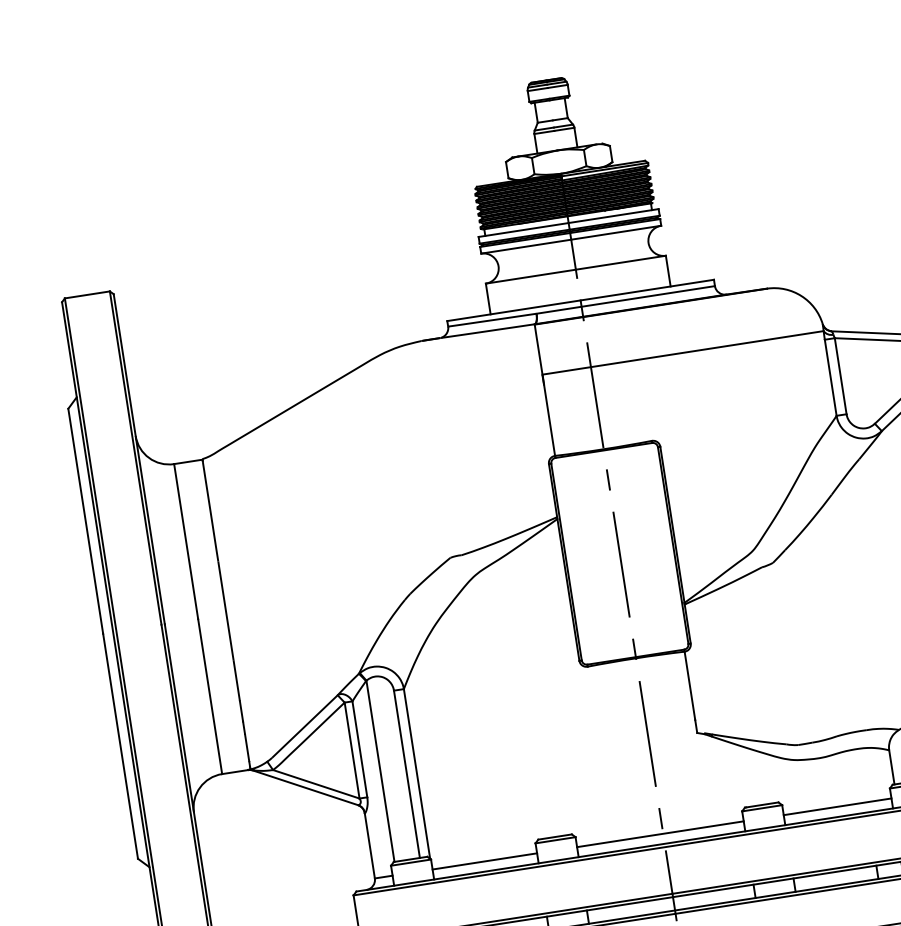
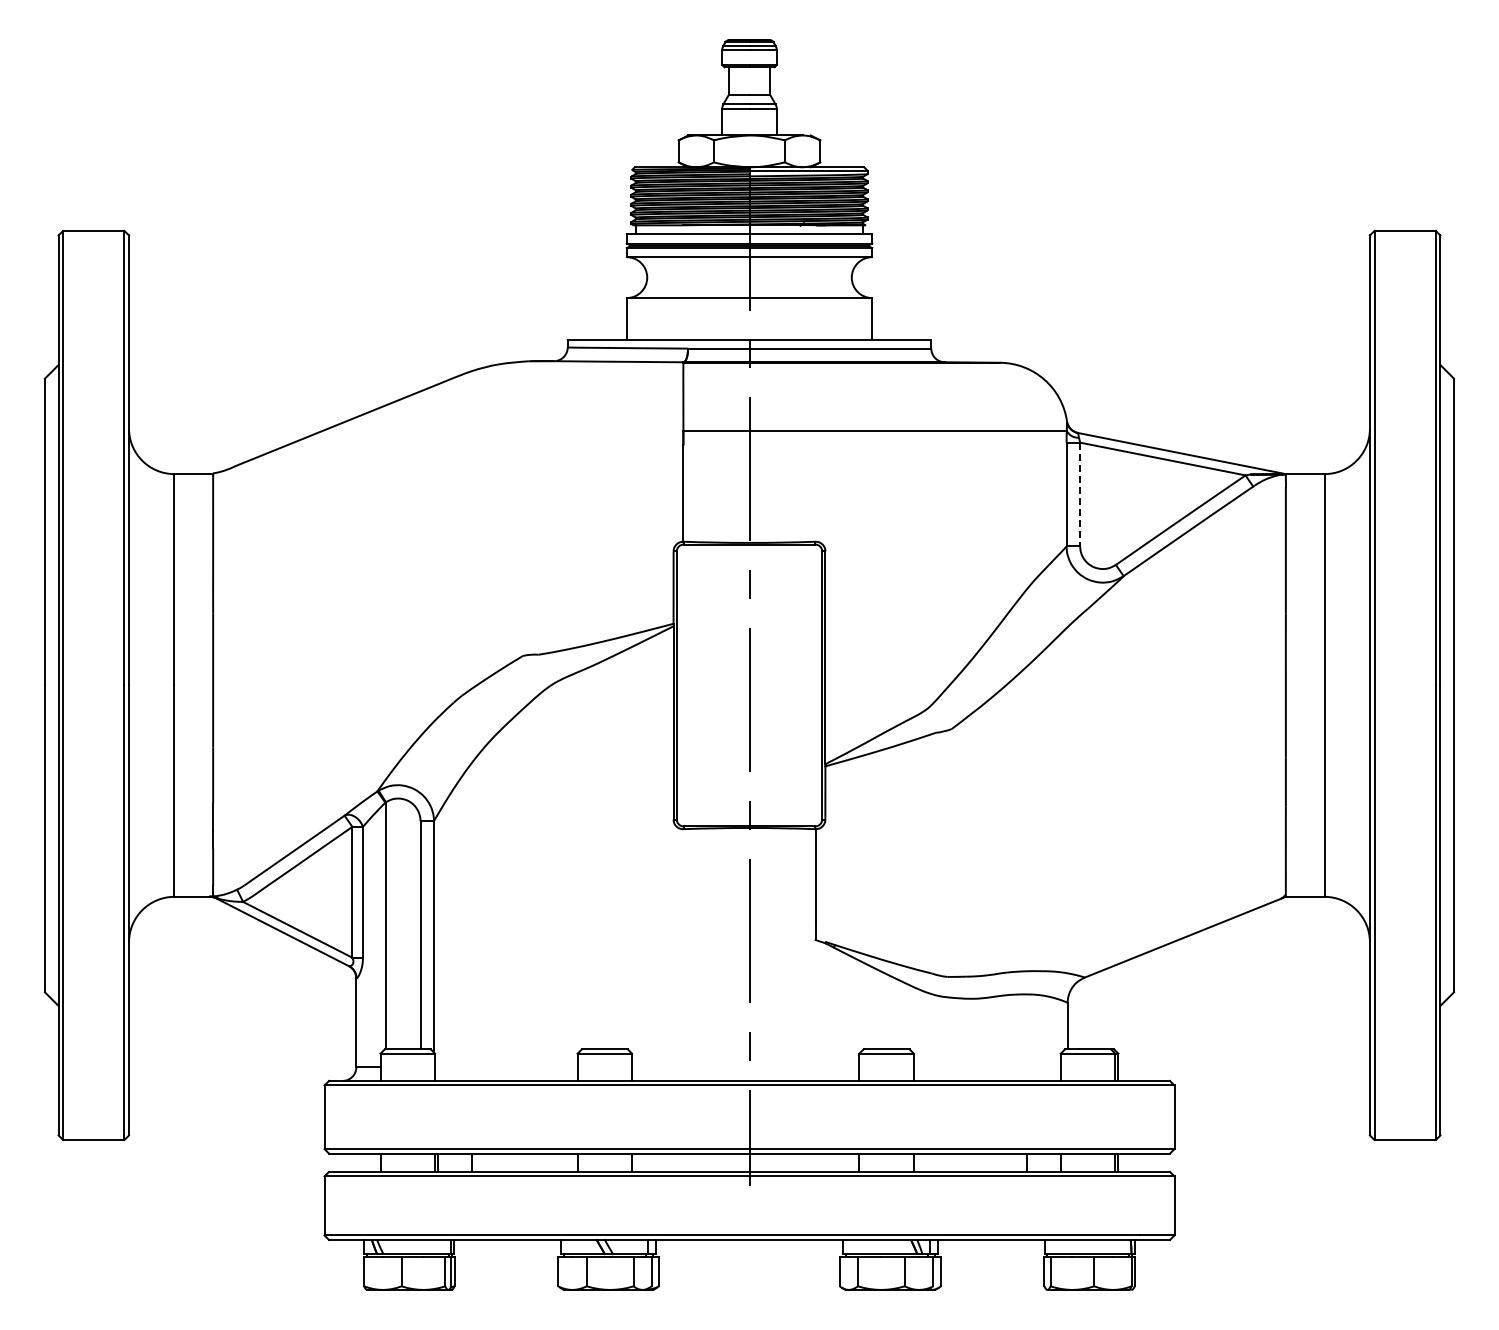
line: (840, 376) -> (1080, 494), solid -> dashed
line: (837, 807) -> (986, 1067), removed
line: (660, 834) -> (745, 1067), removed
line: (485, 861) -> (506, 1067), removed

